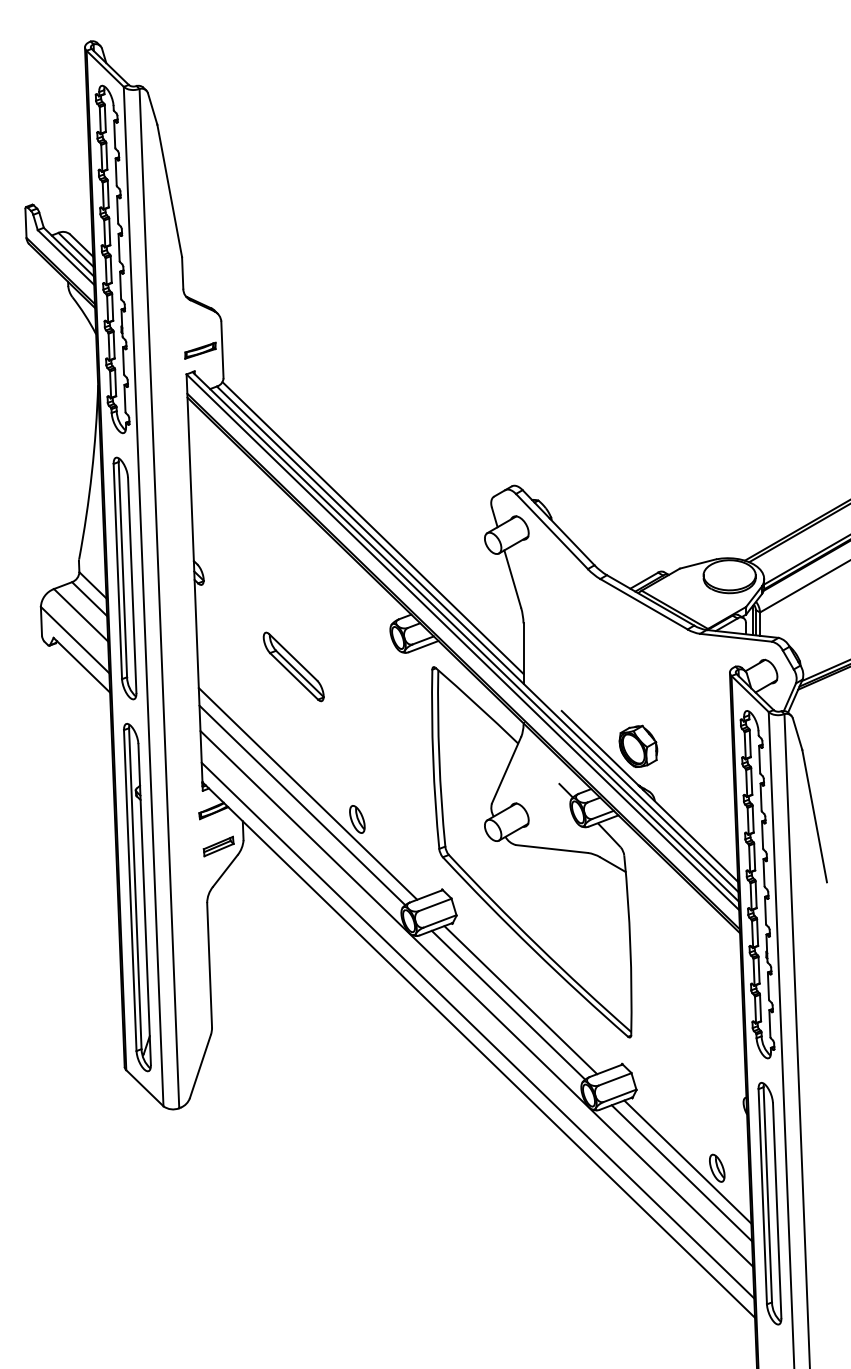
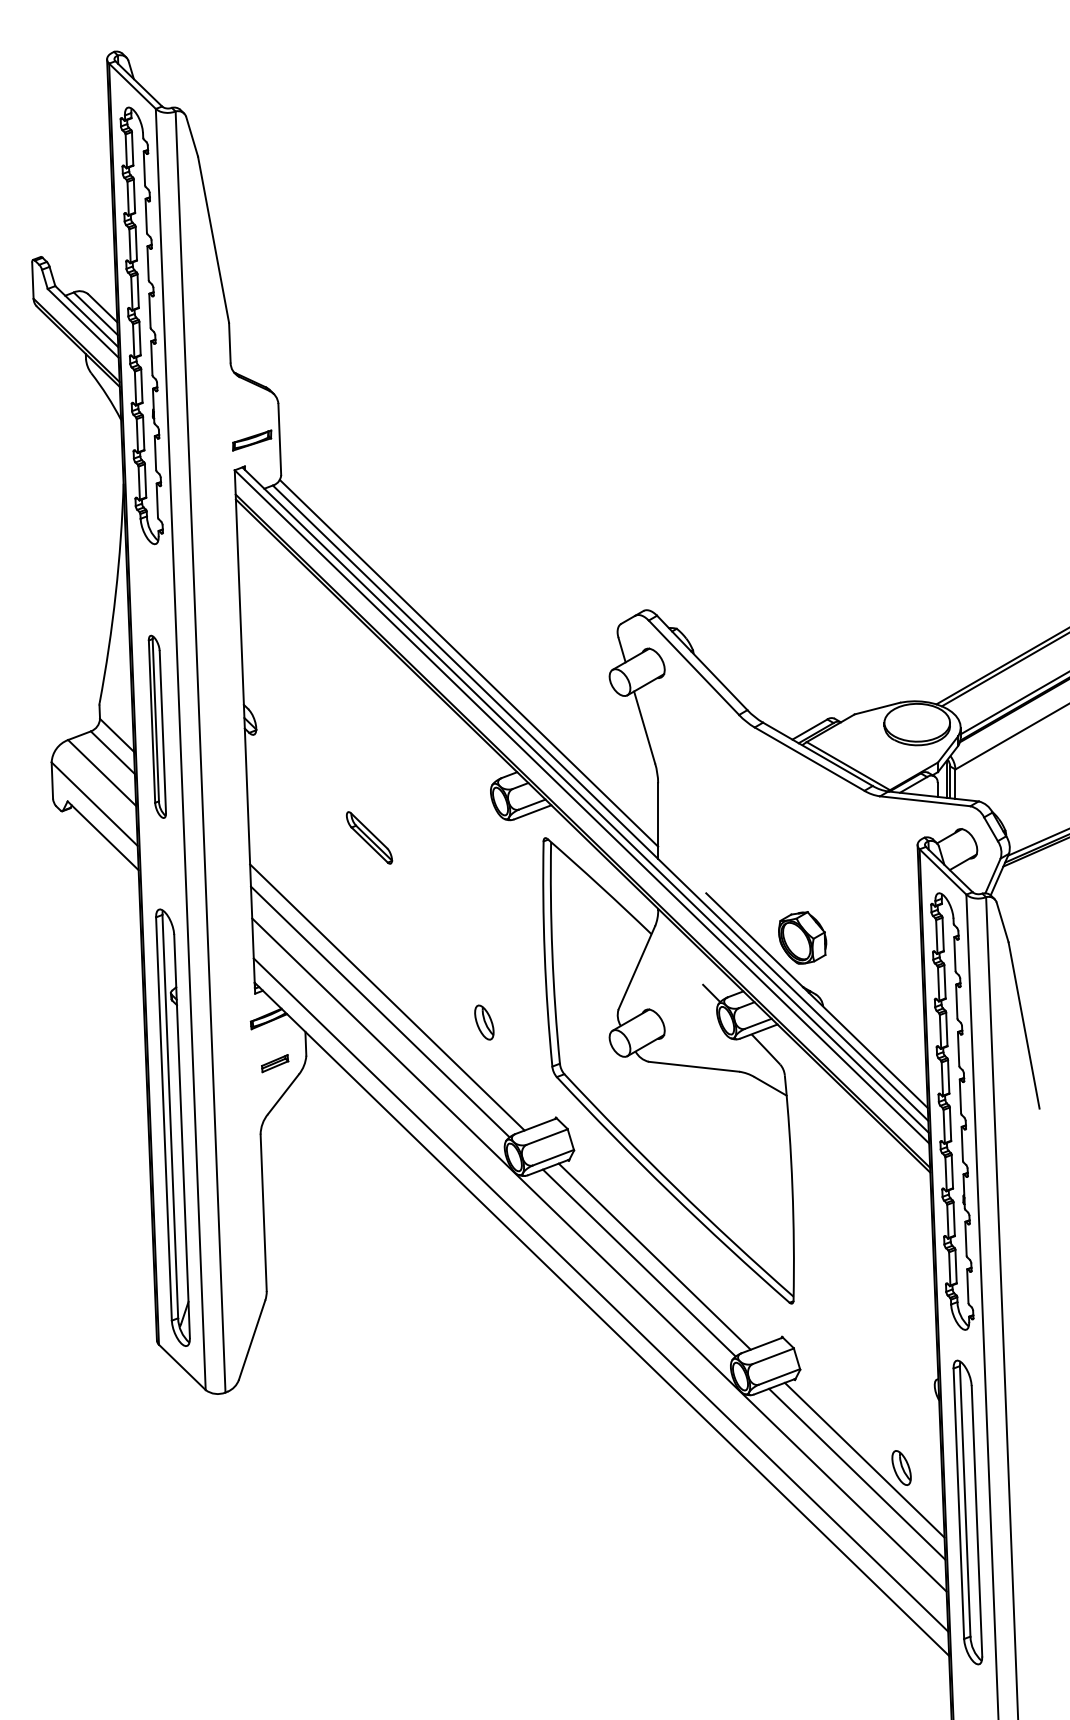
part: (125, 578) -> (157, 726), size x0.6
part: (293, 666) -> (369, 837), size x0.6
part: (357, 819) -> (484, 1022), moved
part: (218, 846) -> (274, 1063), size x0.7

